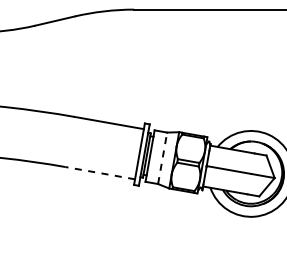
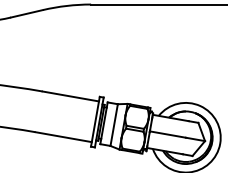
line: (162, 157) -> (114, 124), dashed -> solid
line: (99, 173) -> (62, 137), dashed -> solid

